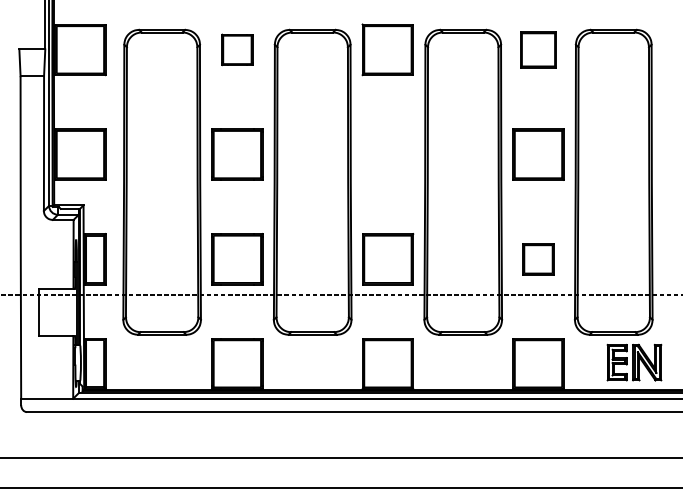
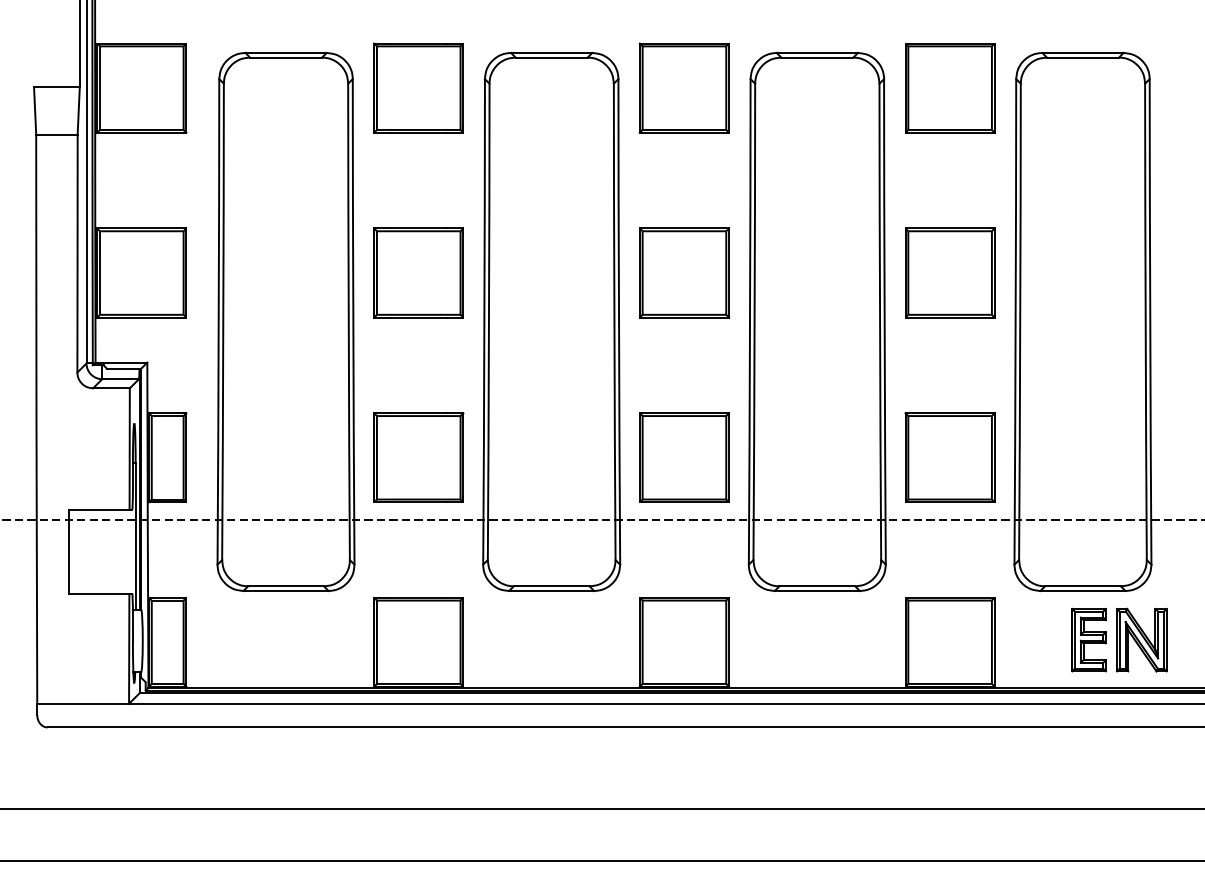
part: (237, 49) -> (418, 87), size x1.67
part: (538, 49) -> (950, 87), size x1.43
part: (388, 154) -> (685, 272), added
part: (538, 259) -> (950, 458), size x1.67

